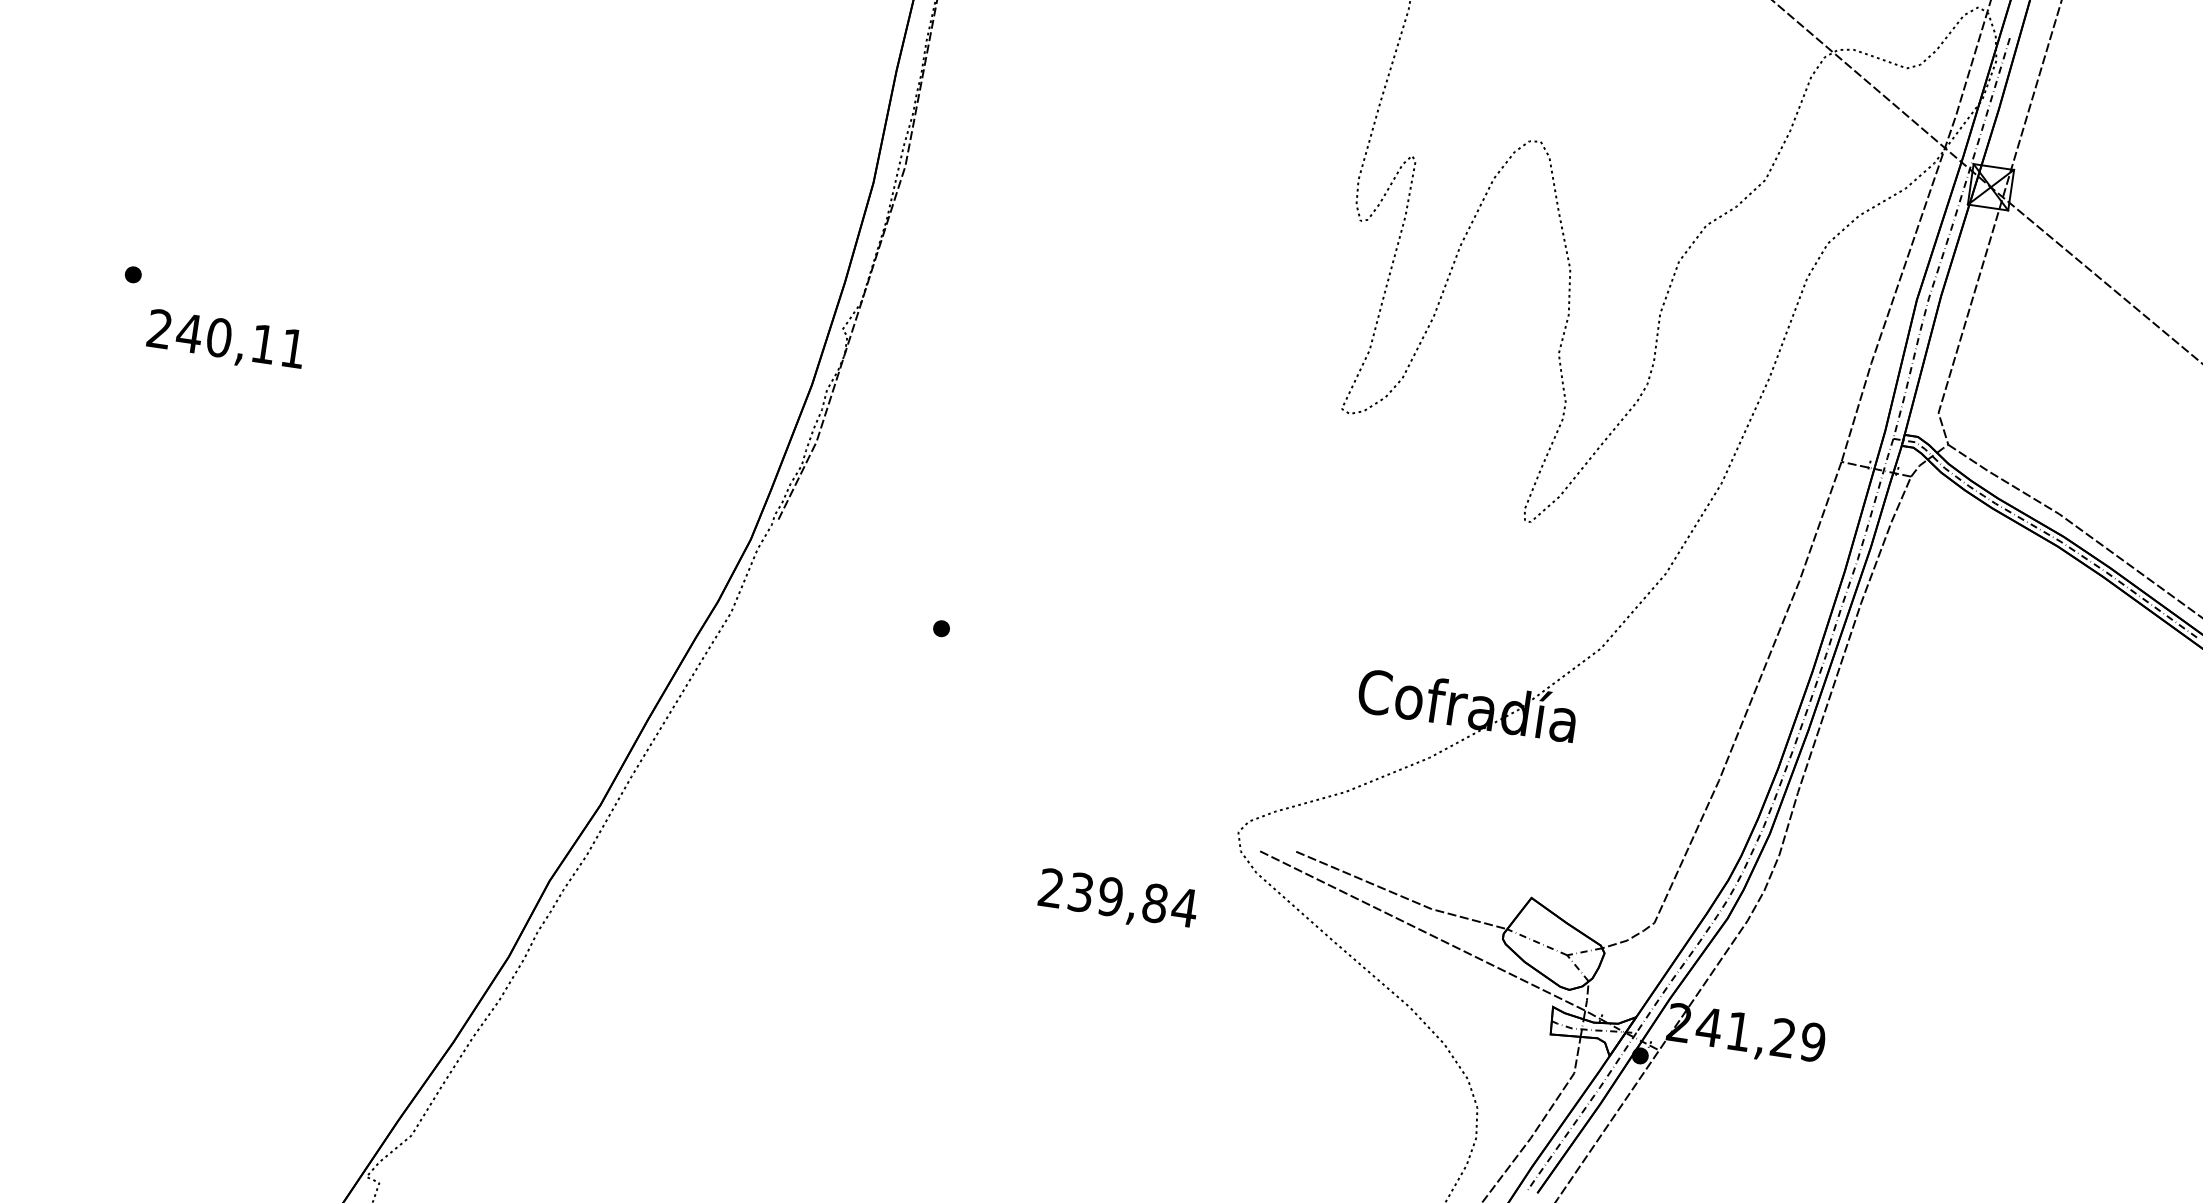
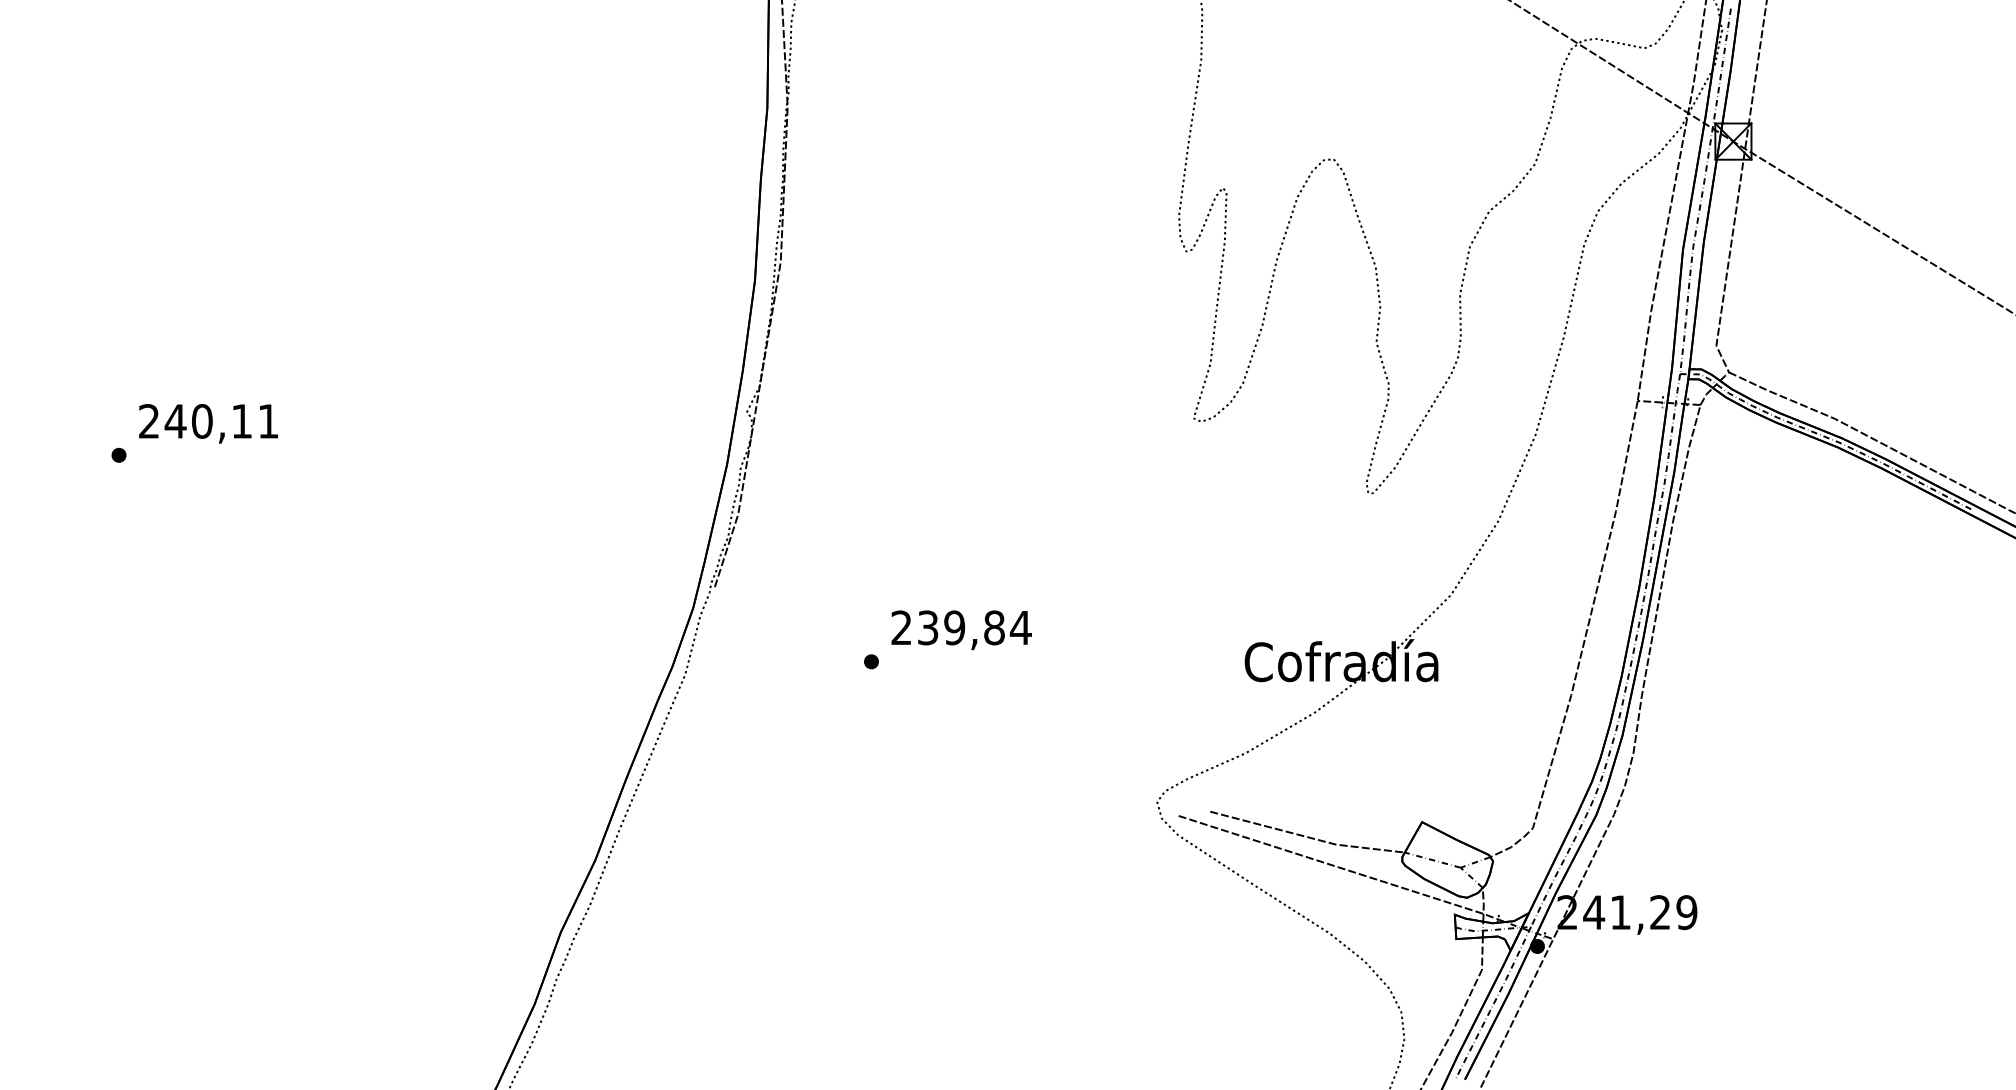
text: (225, 341) -> (208, 423), moved
text: (1117, 900) -> (961, 630), moved

